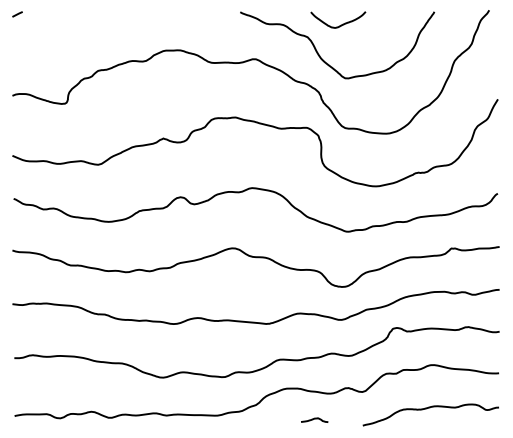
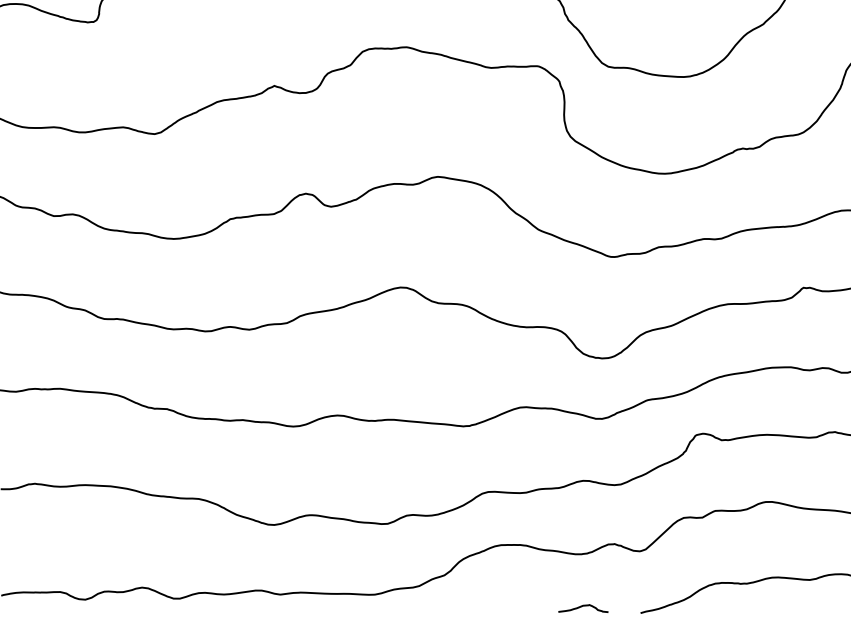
curve: (314, 419) -> (583, 607), moved

